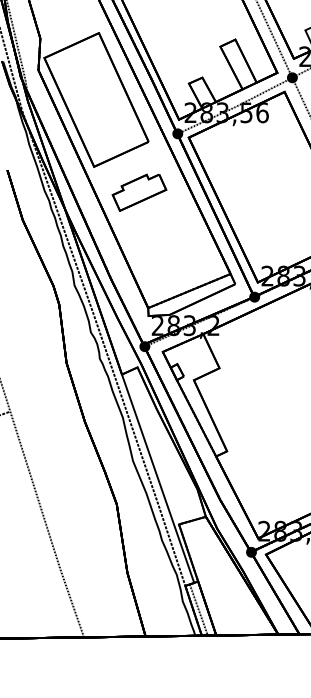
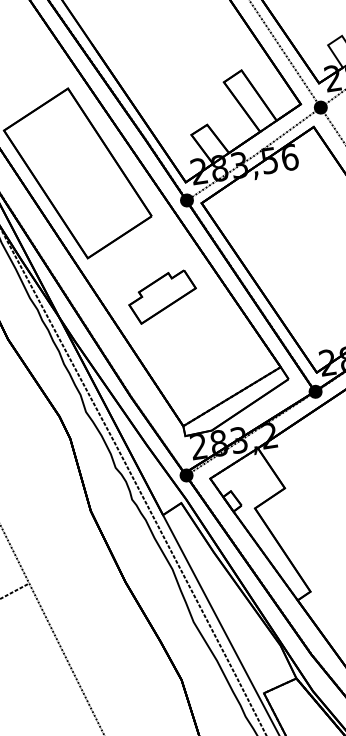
part: (139, 192) -> (162, 296), moved

